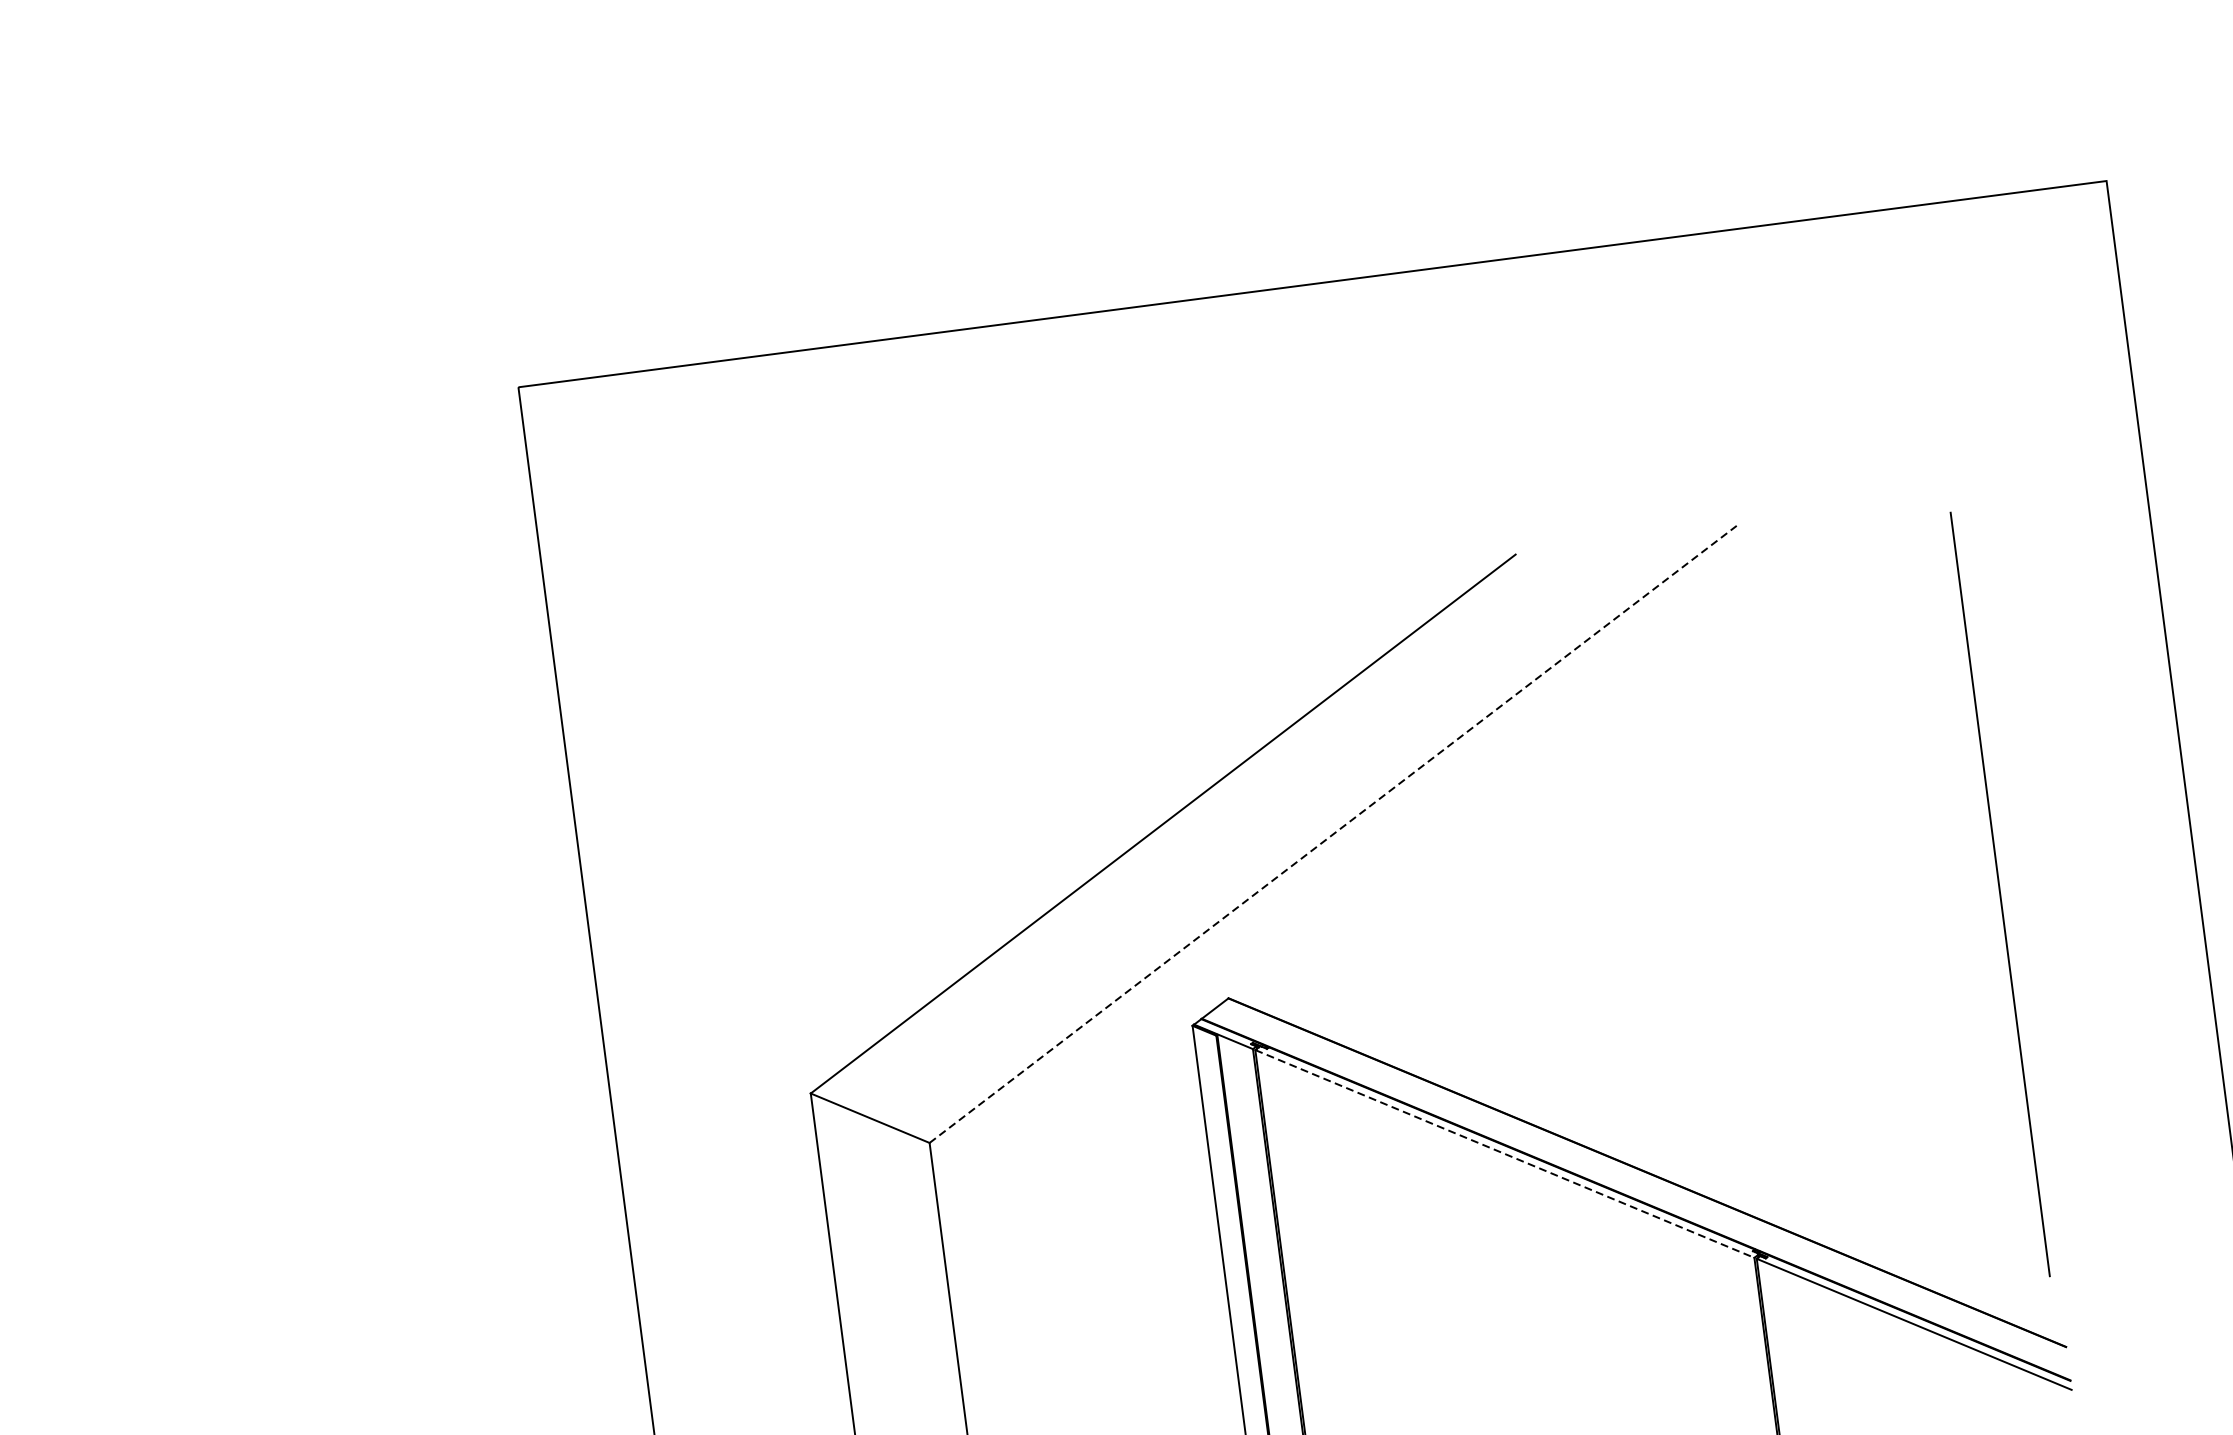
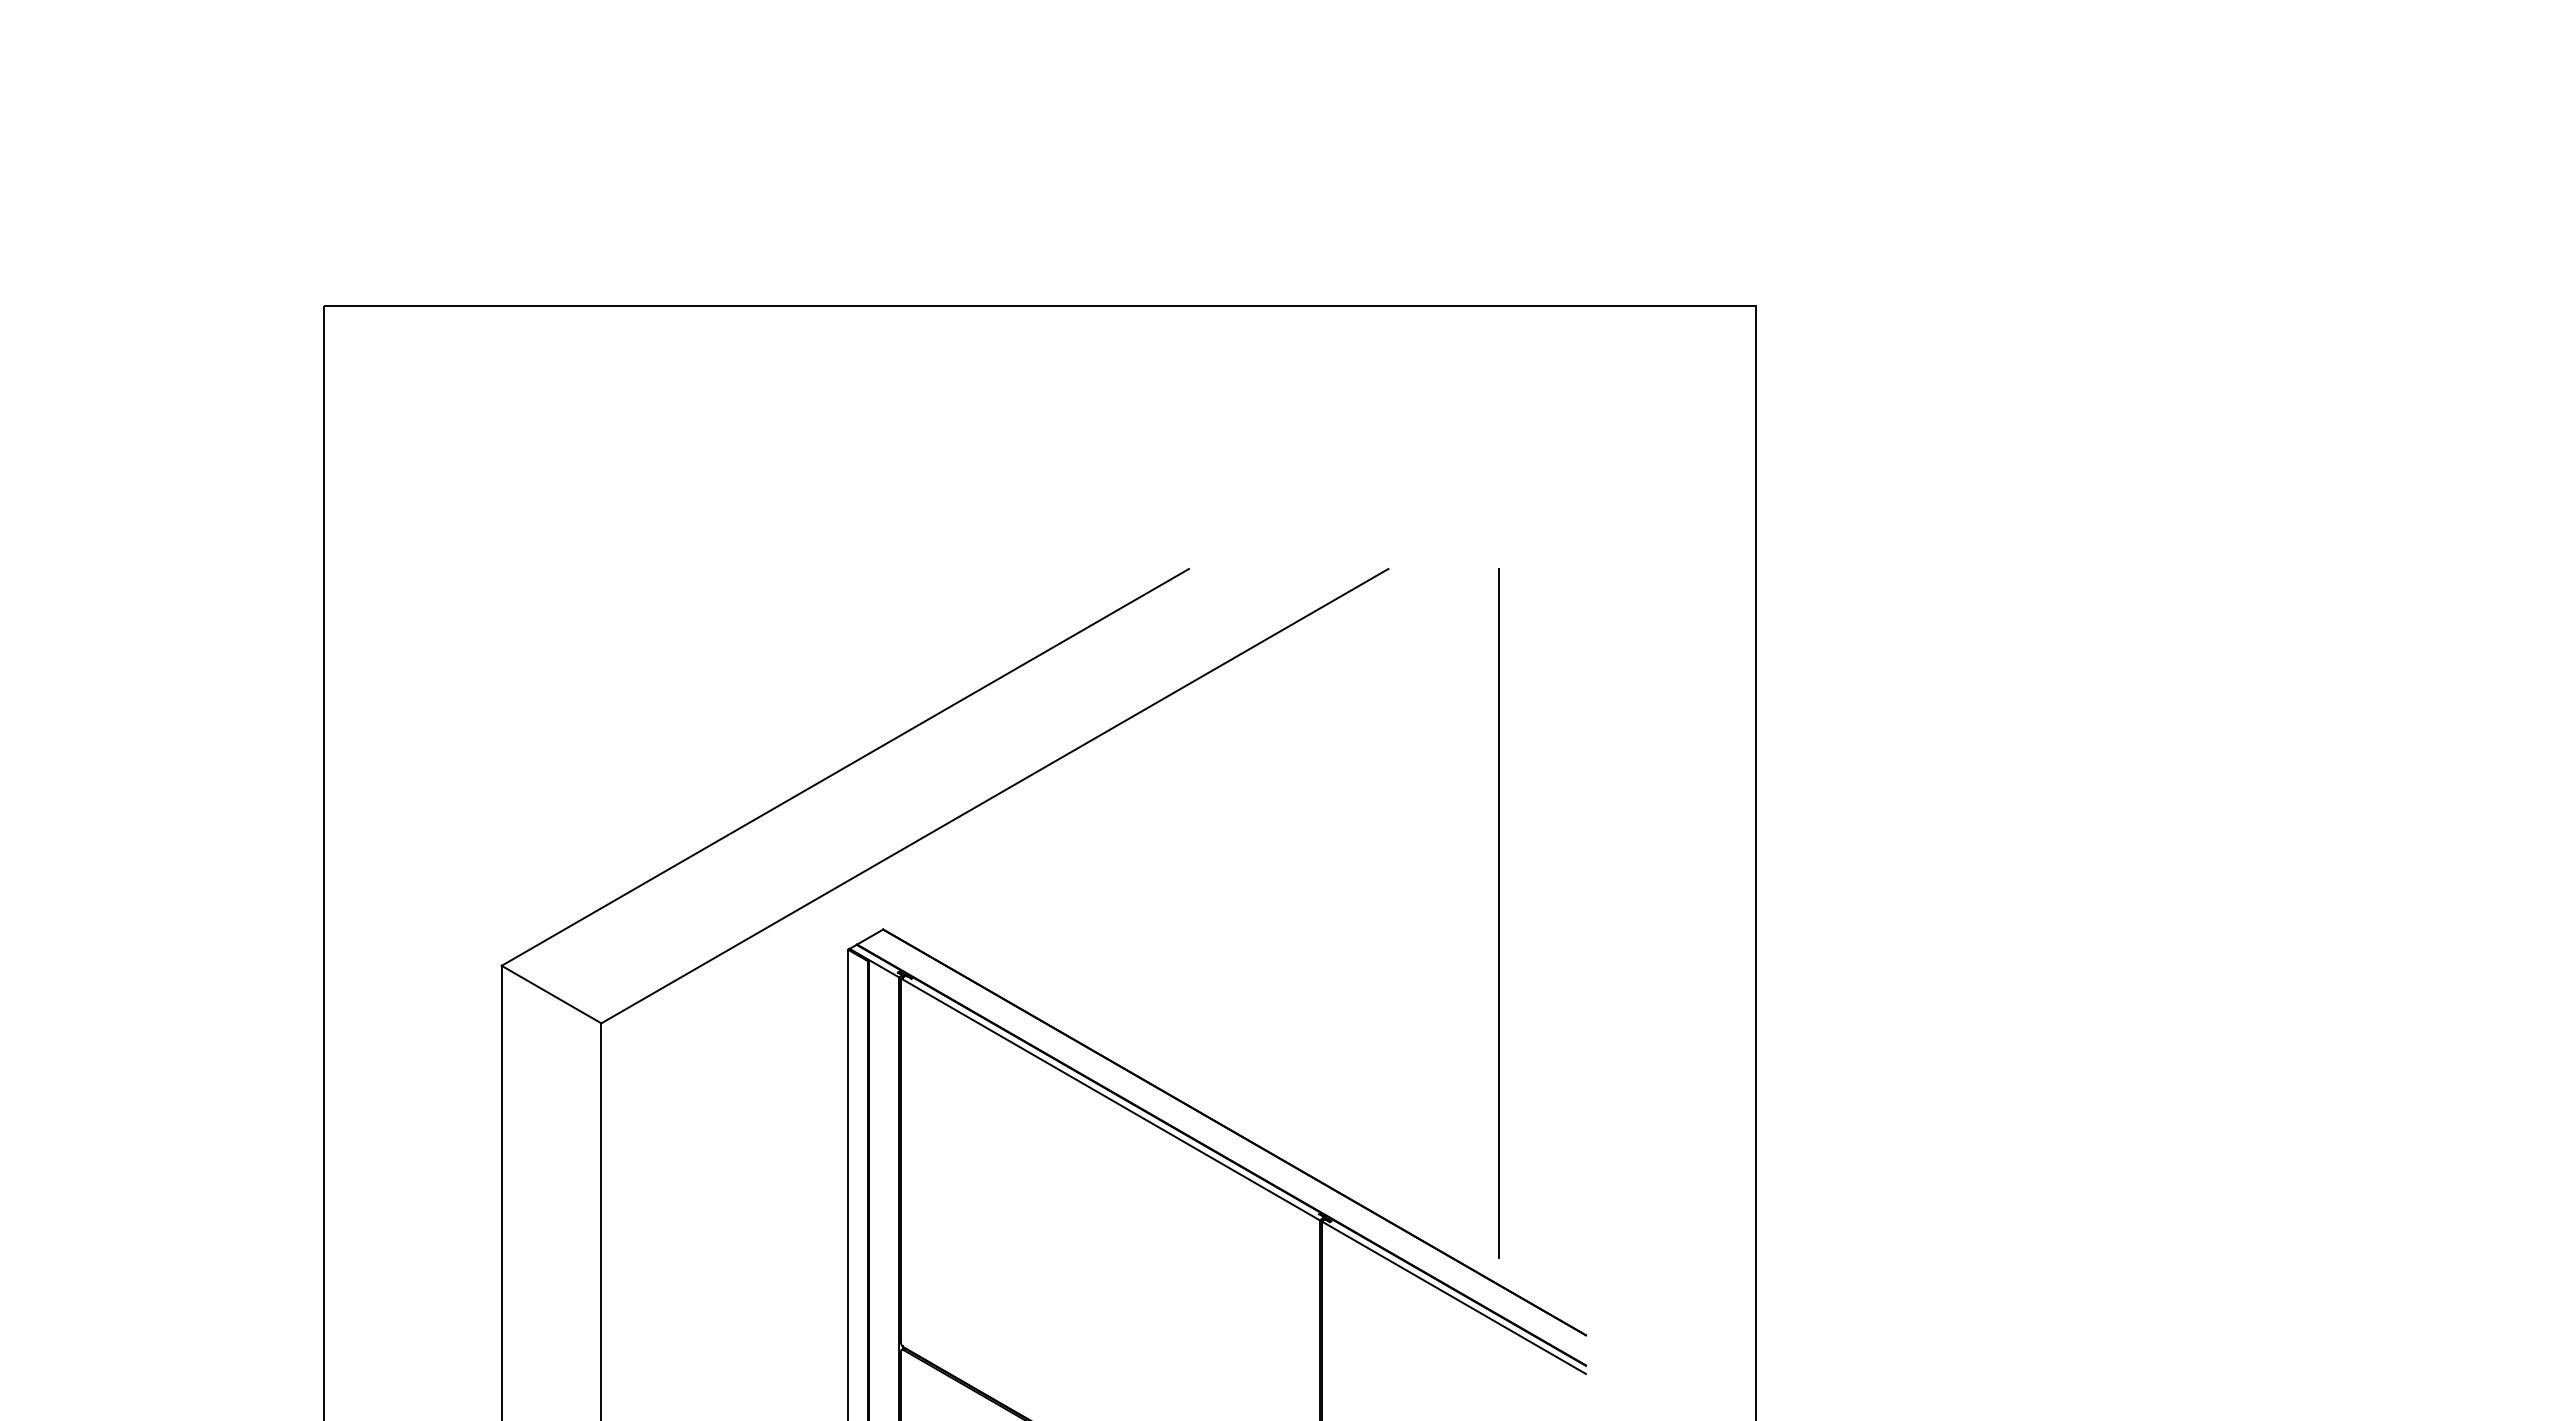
line: (1333, 833) -> (995, 795), dashed -> solid
line: (2000, 894) -> (1498, 913), moved
line: (1505, 1154) -> (1110, 1099), dashed -> solid

